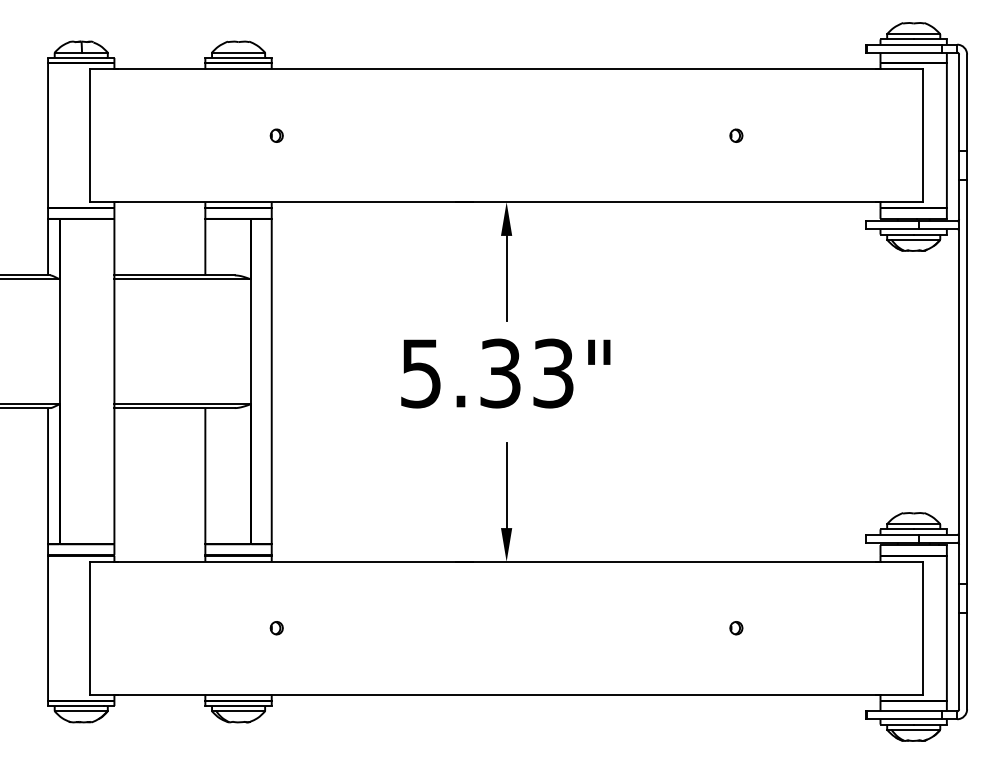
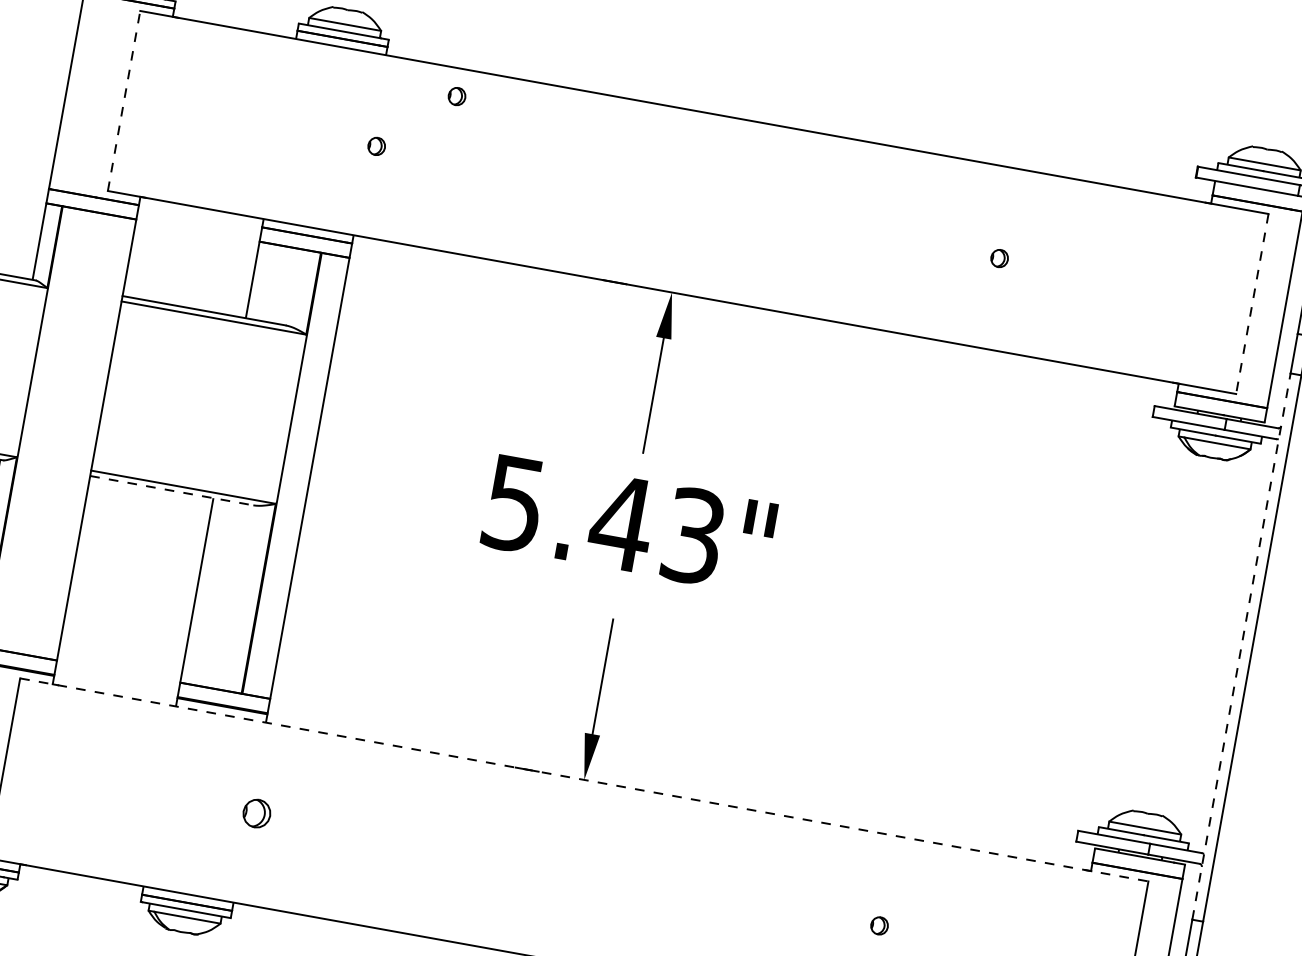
part: (327, 89) -> (456, 96), added
line: (90, 135) -> (124, 100), solid -> dashed
line: (922, 136) -> (1251, 304), solid -> dashed
text: (500, 373) -> (621, 523), 5.33" -> 5.43"
line: (959, 382) -> (1241, 647), solid -> dashed
line: (175, 408) -> (172, 491), solid -> dashed
line: (507, 561) -> (585, 779), solid -> dashed
part: (276, 628) -> (256, 814), size x1.6

